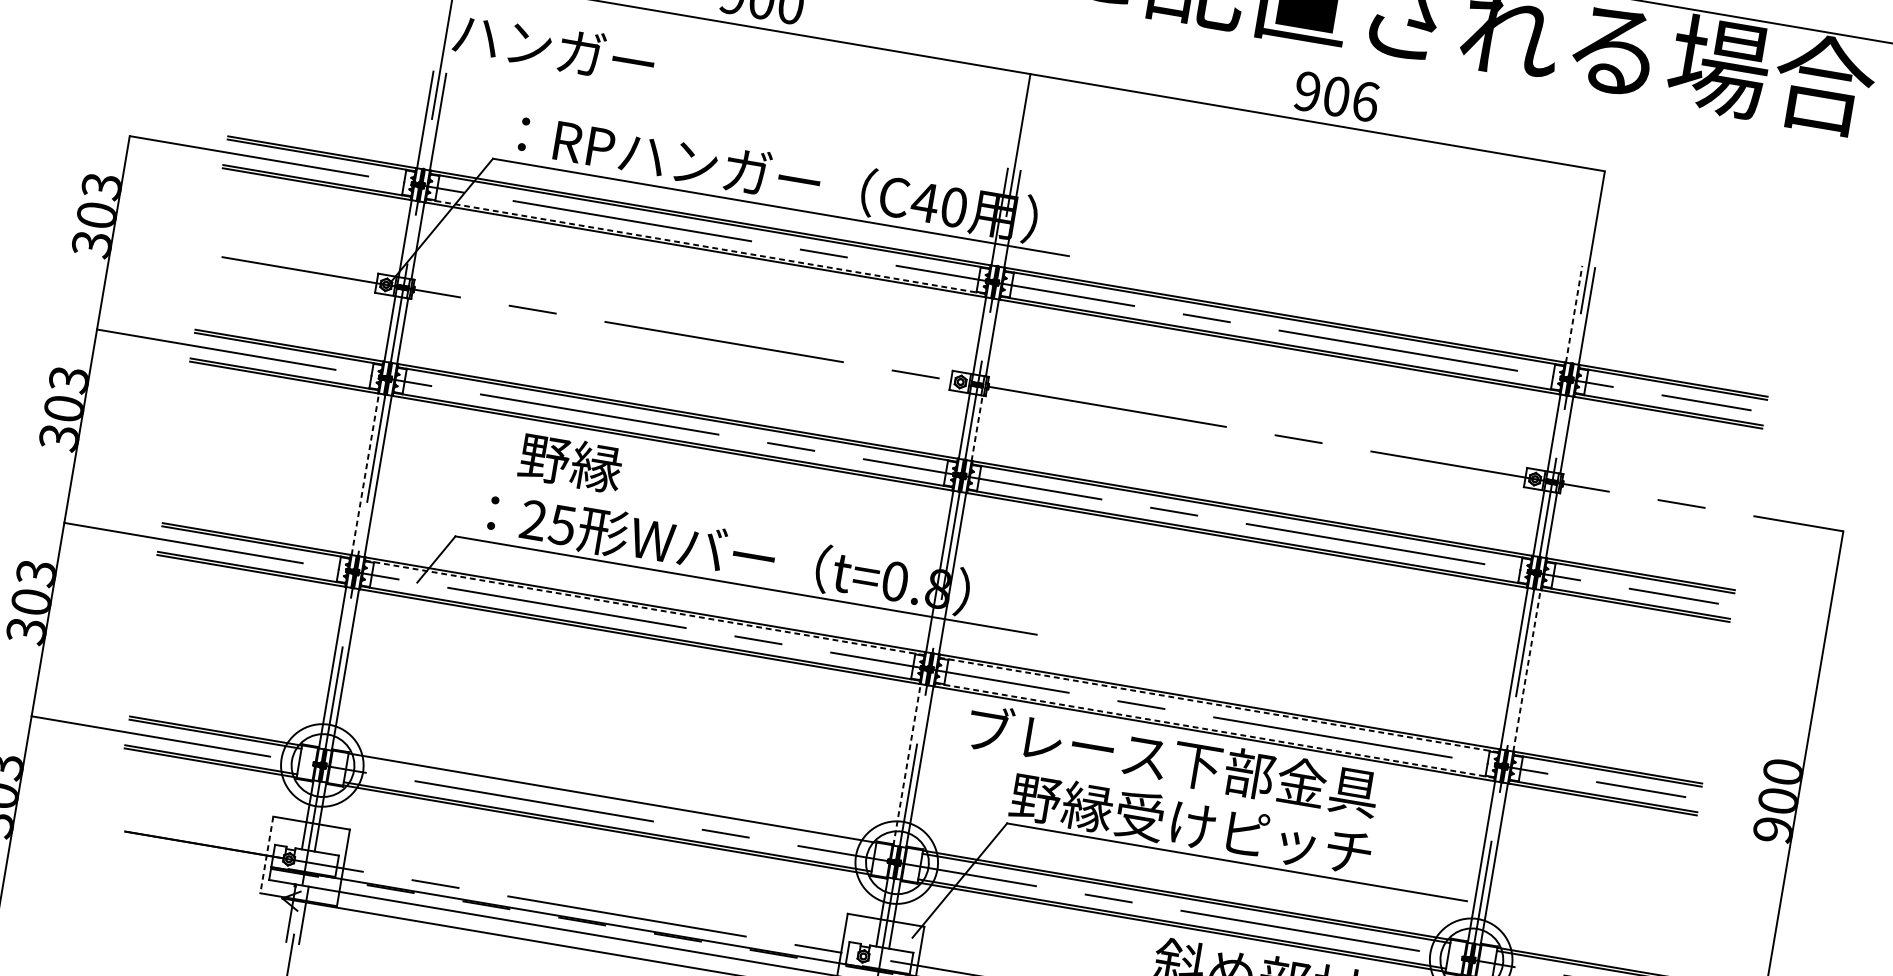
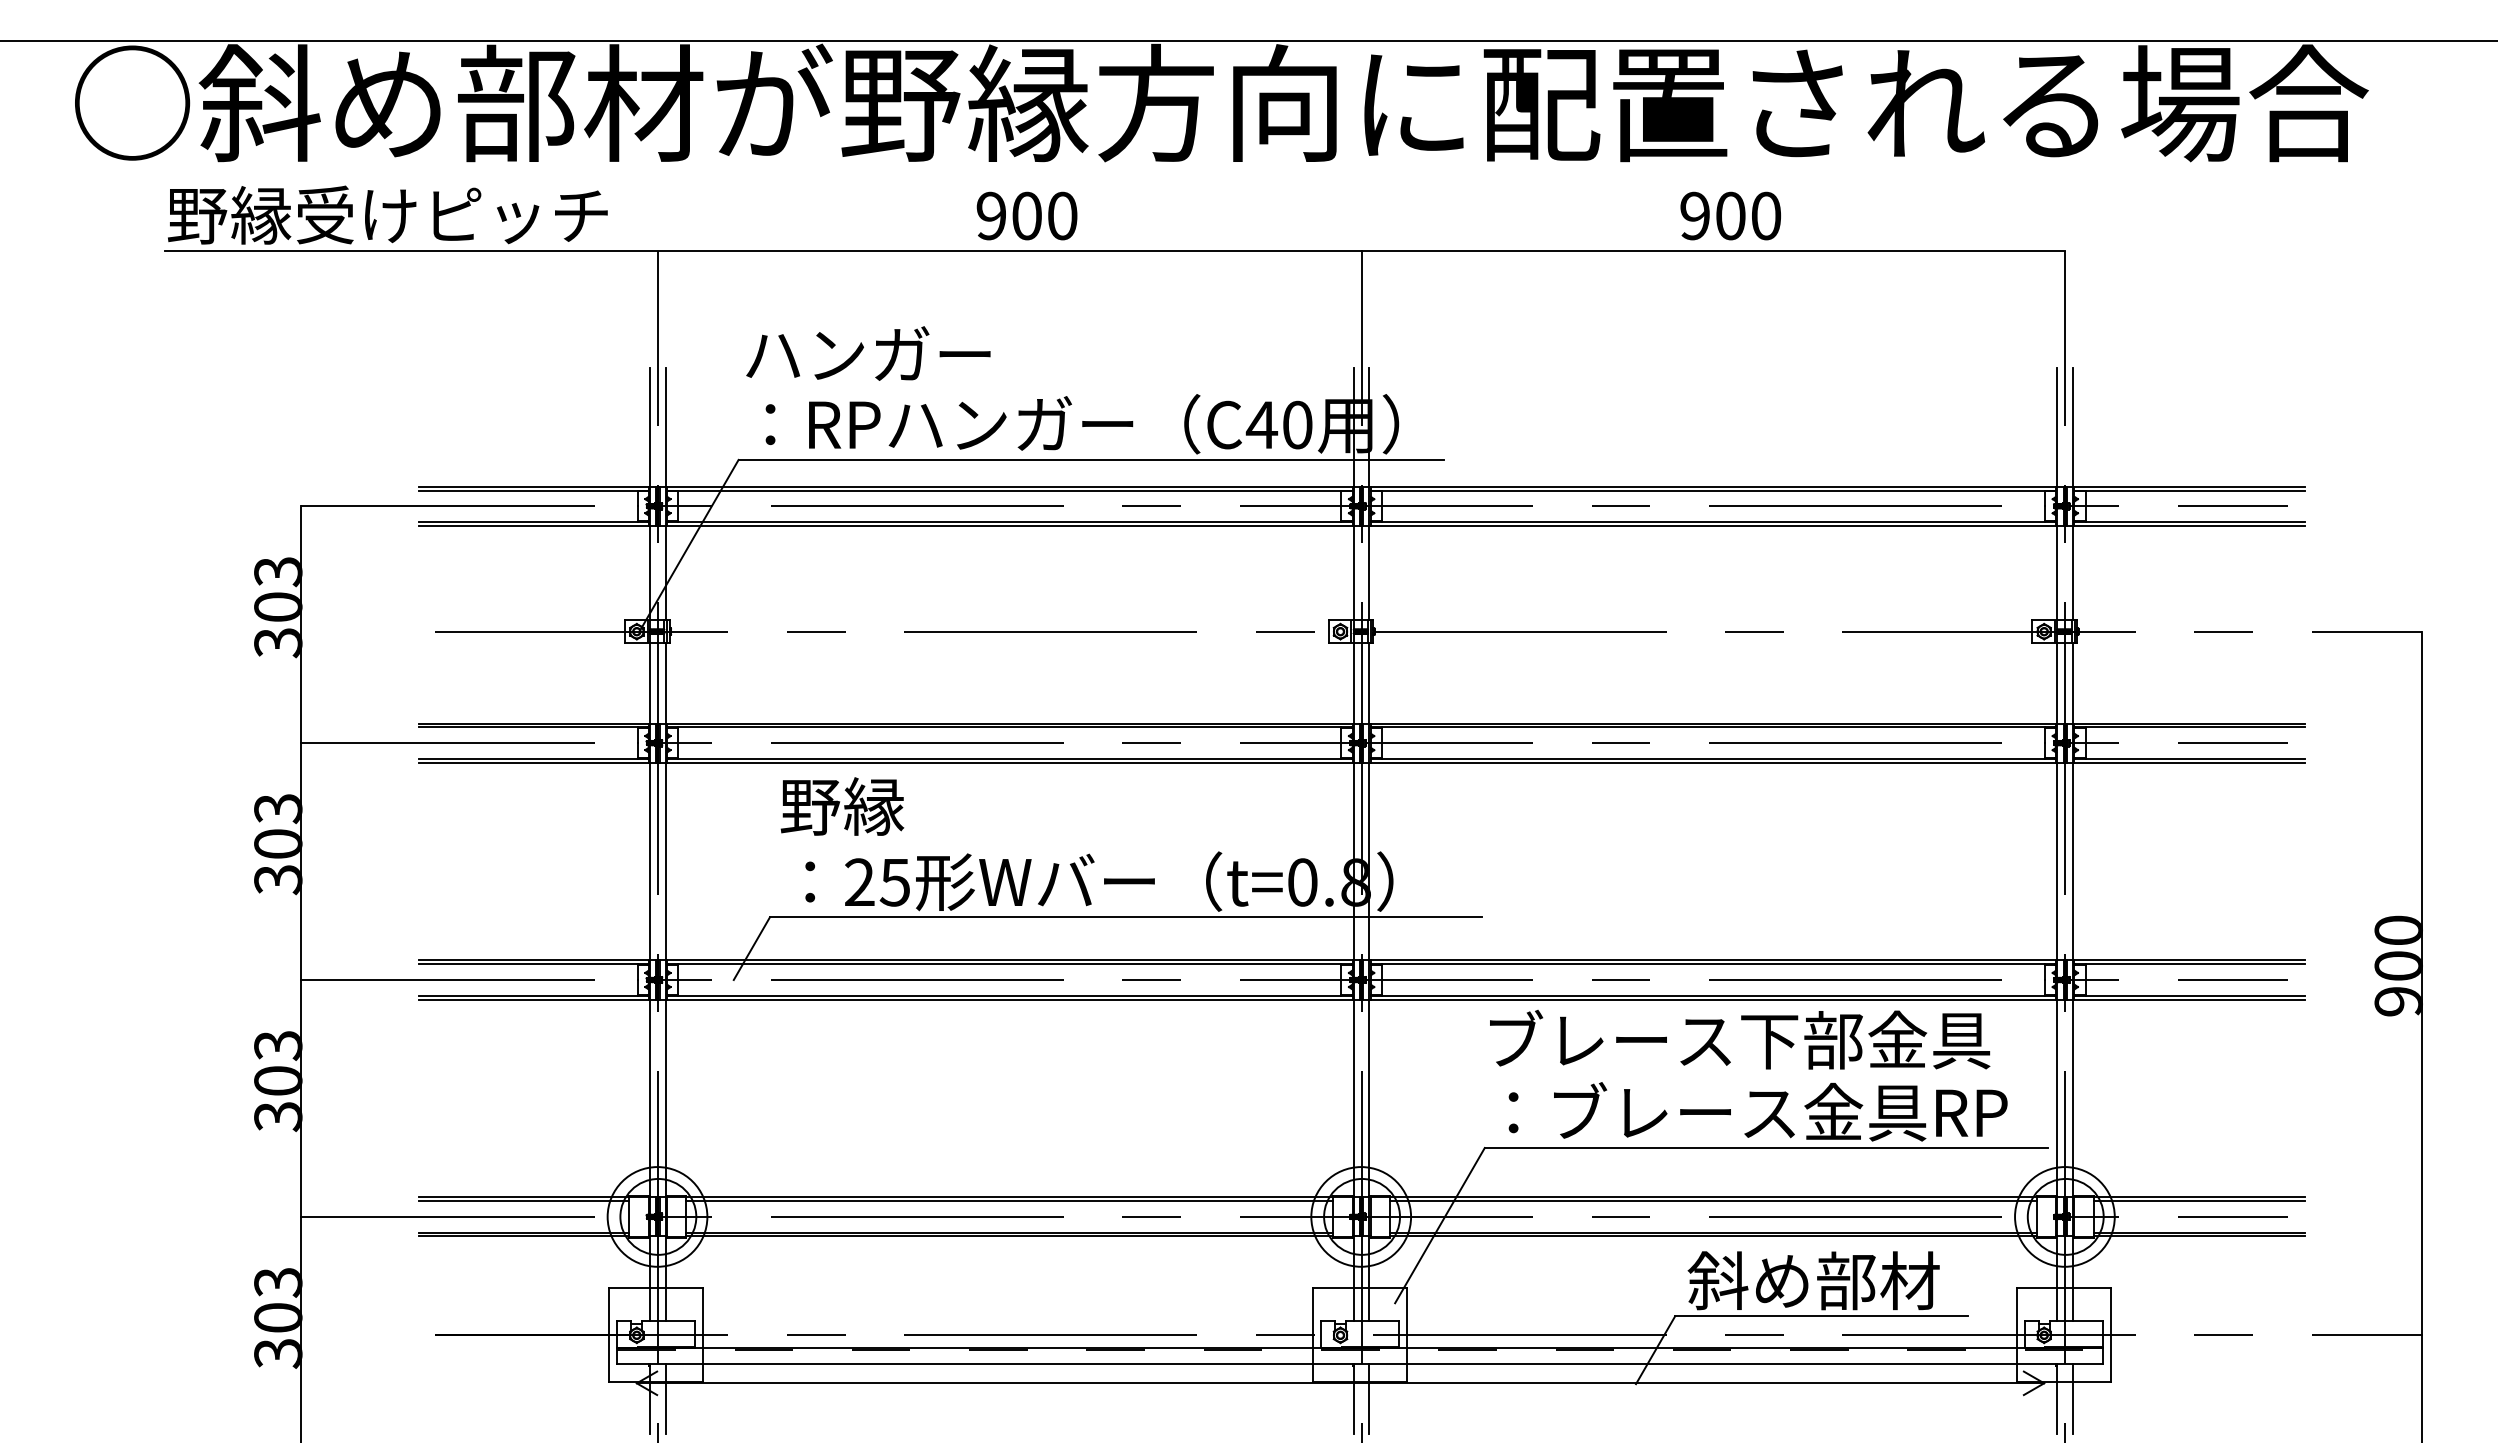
text: (554, 47) -> (868, 353), moved
text: (1365, 101) -> (1766, 215), 906 -> 900
line: (705, 246) -> (1009, 521), dashed -> solid
line: (1574, 313) -> (2057, 426), dashed -> solid
line: (977, 427) -> (1369, 682), dashed -> solid
text: (570, 462) -> (842, 806), moved
line: (365, 474) -> (650, 861), dashed -> solid
line: (644, 608) -> (1009, 964), dashed -> solid
line: (1527, 670) -> (2073, 861), dashed -> solid
line: (1219, 705) -> (1713, 964), dashed -> solid
line: (1214, 730) -> (1713, 995), dashed -> solid
text: (1173, 760) -> (1740, 1039), moved
line: (906, 764) -> (1353, 1098), dashed -> solid
line: (611, 801) -> (1009, 1201), added
text: (1225, 829) -> (1745, 1111), 野縁受けピッチ -> ：ブレース金具RP
line: (266, 854) -> (609, 1334), dashed -> solid

